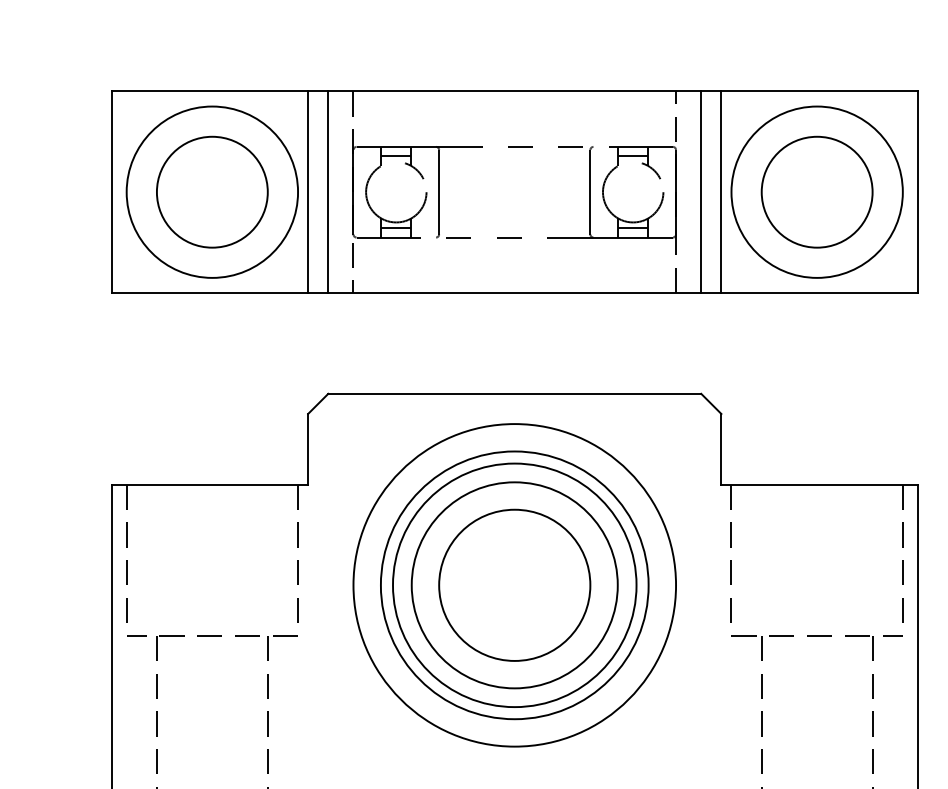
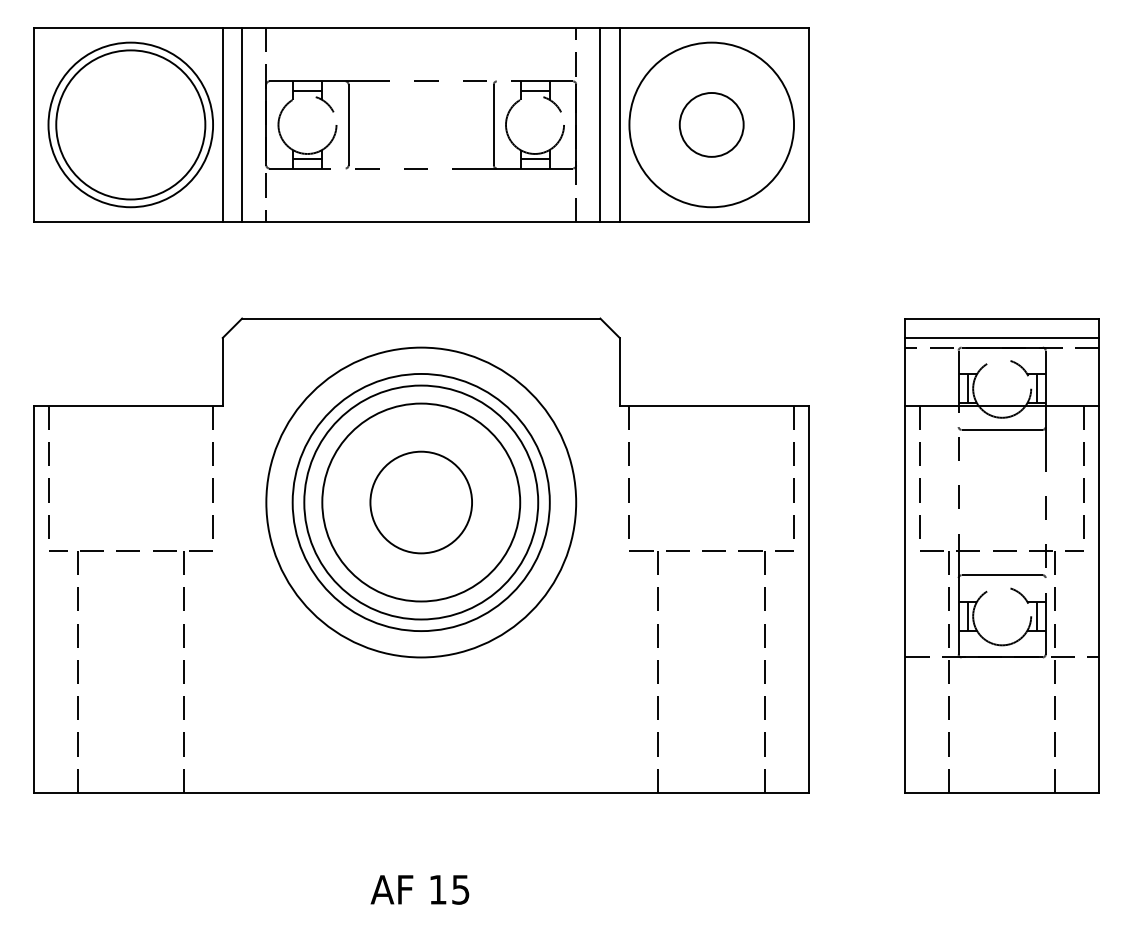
circle: (212, 191) -> (130, 124), size x1.4
circle: (816, 191) -> (711, 124), size x0.6
circle: (513, 585) -> (420, 502), size x0.7

